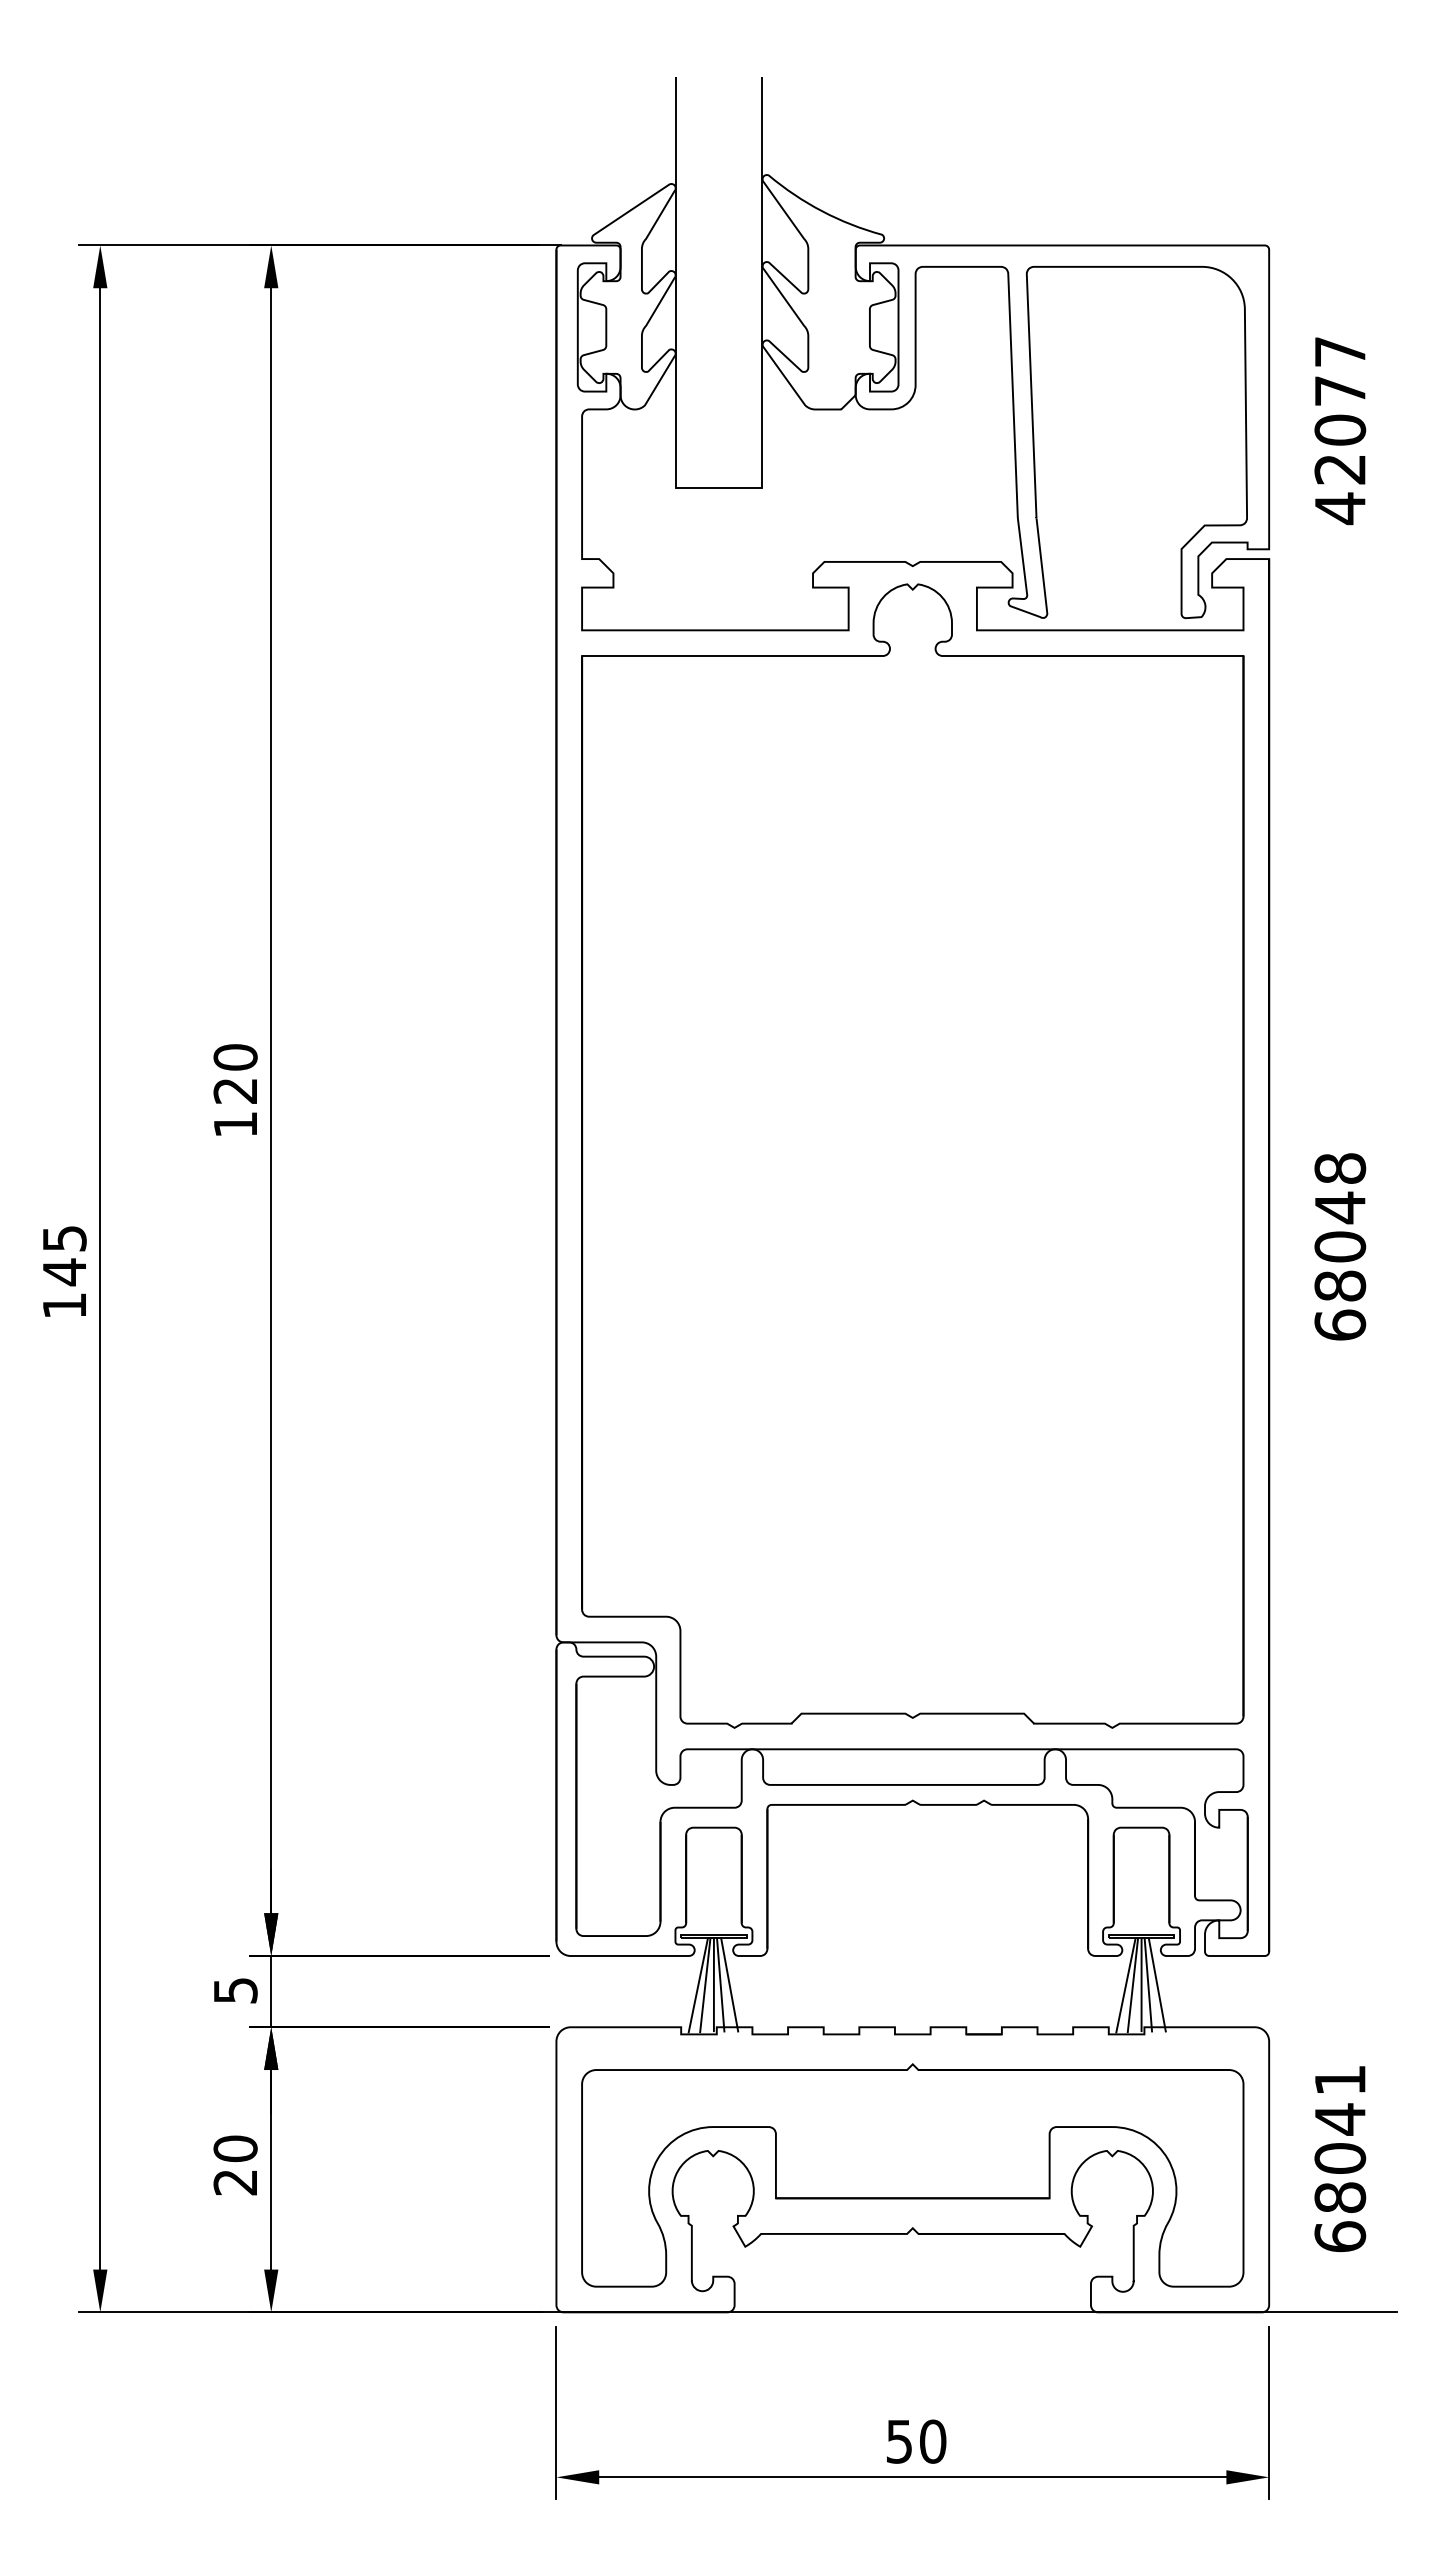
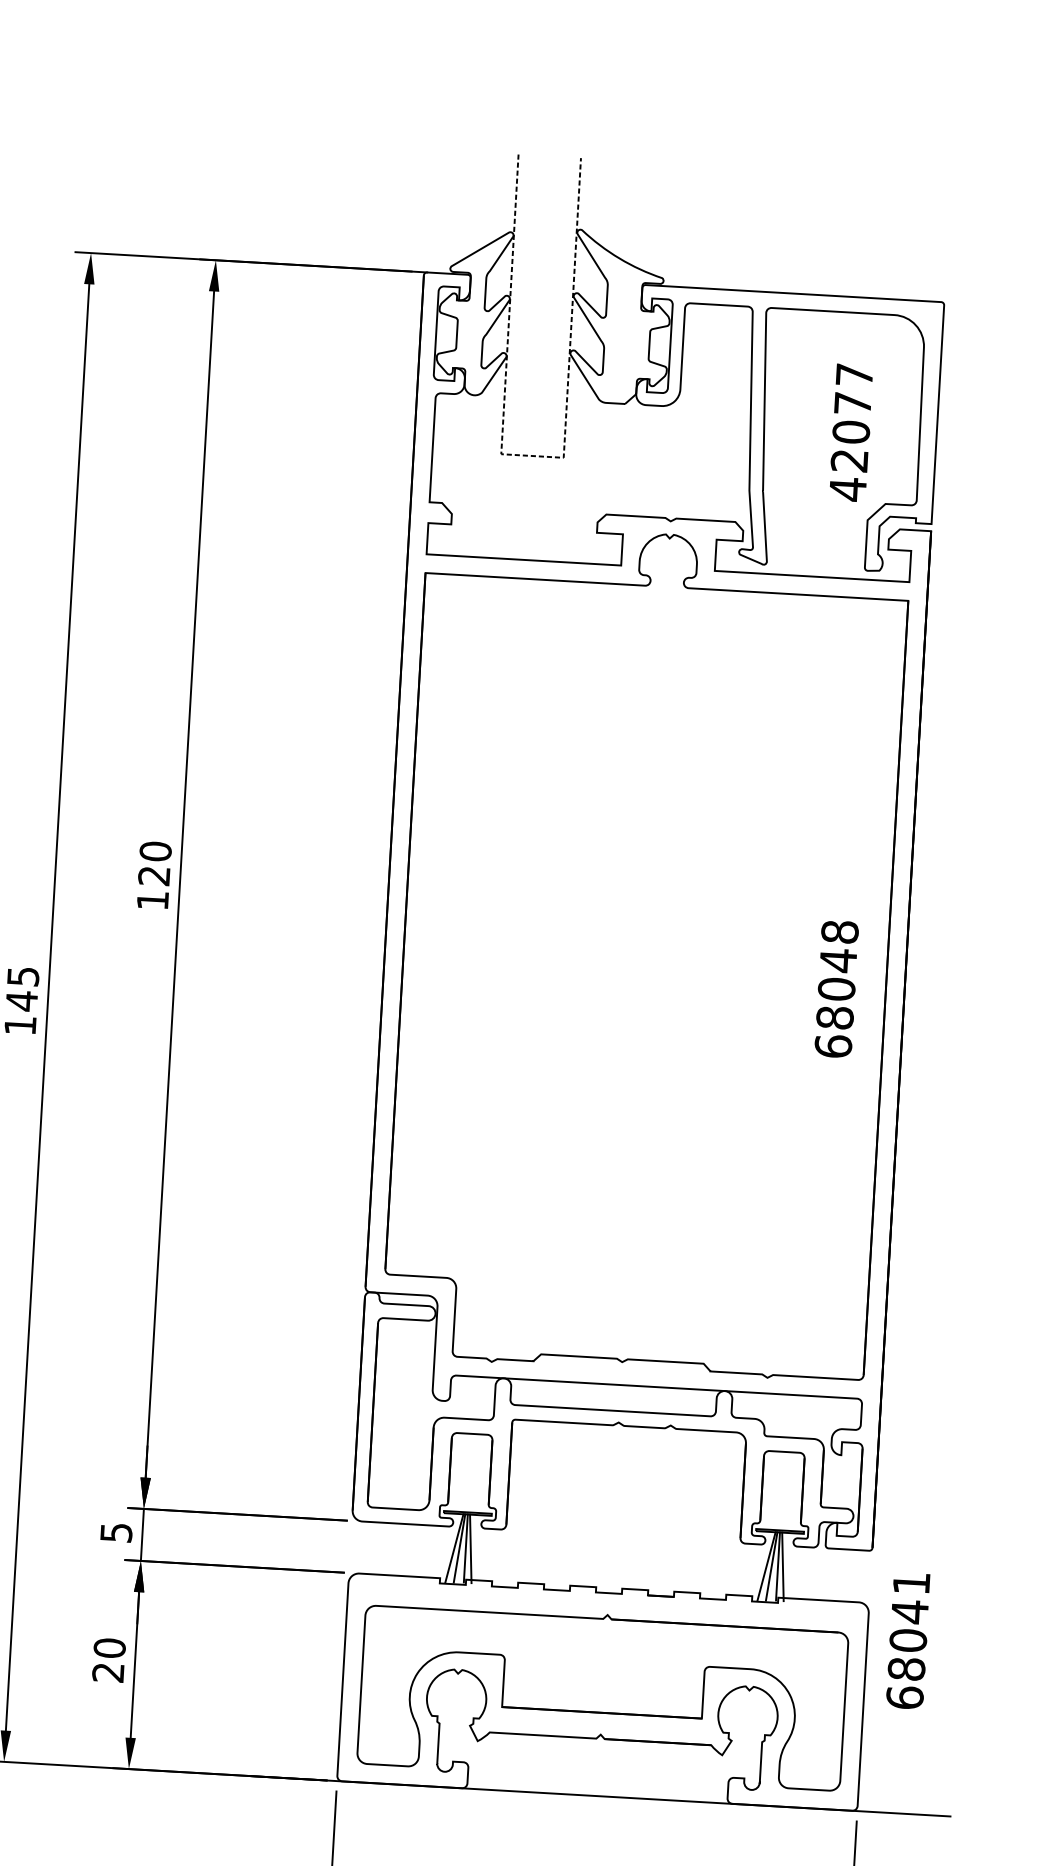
text: (1340, 431) -> (851, 433), moved
line: (718, 487) -> (532, 455), solid -> dashed
text: (1340, 1246) -> (836, 988), moved
line: (729, 1984) -> (477, 1549), removed
line: (1156, 1984) -> (788, 1567), removed
text: (1340, 2159) -> (908, 1641), moved

